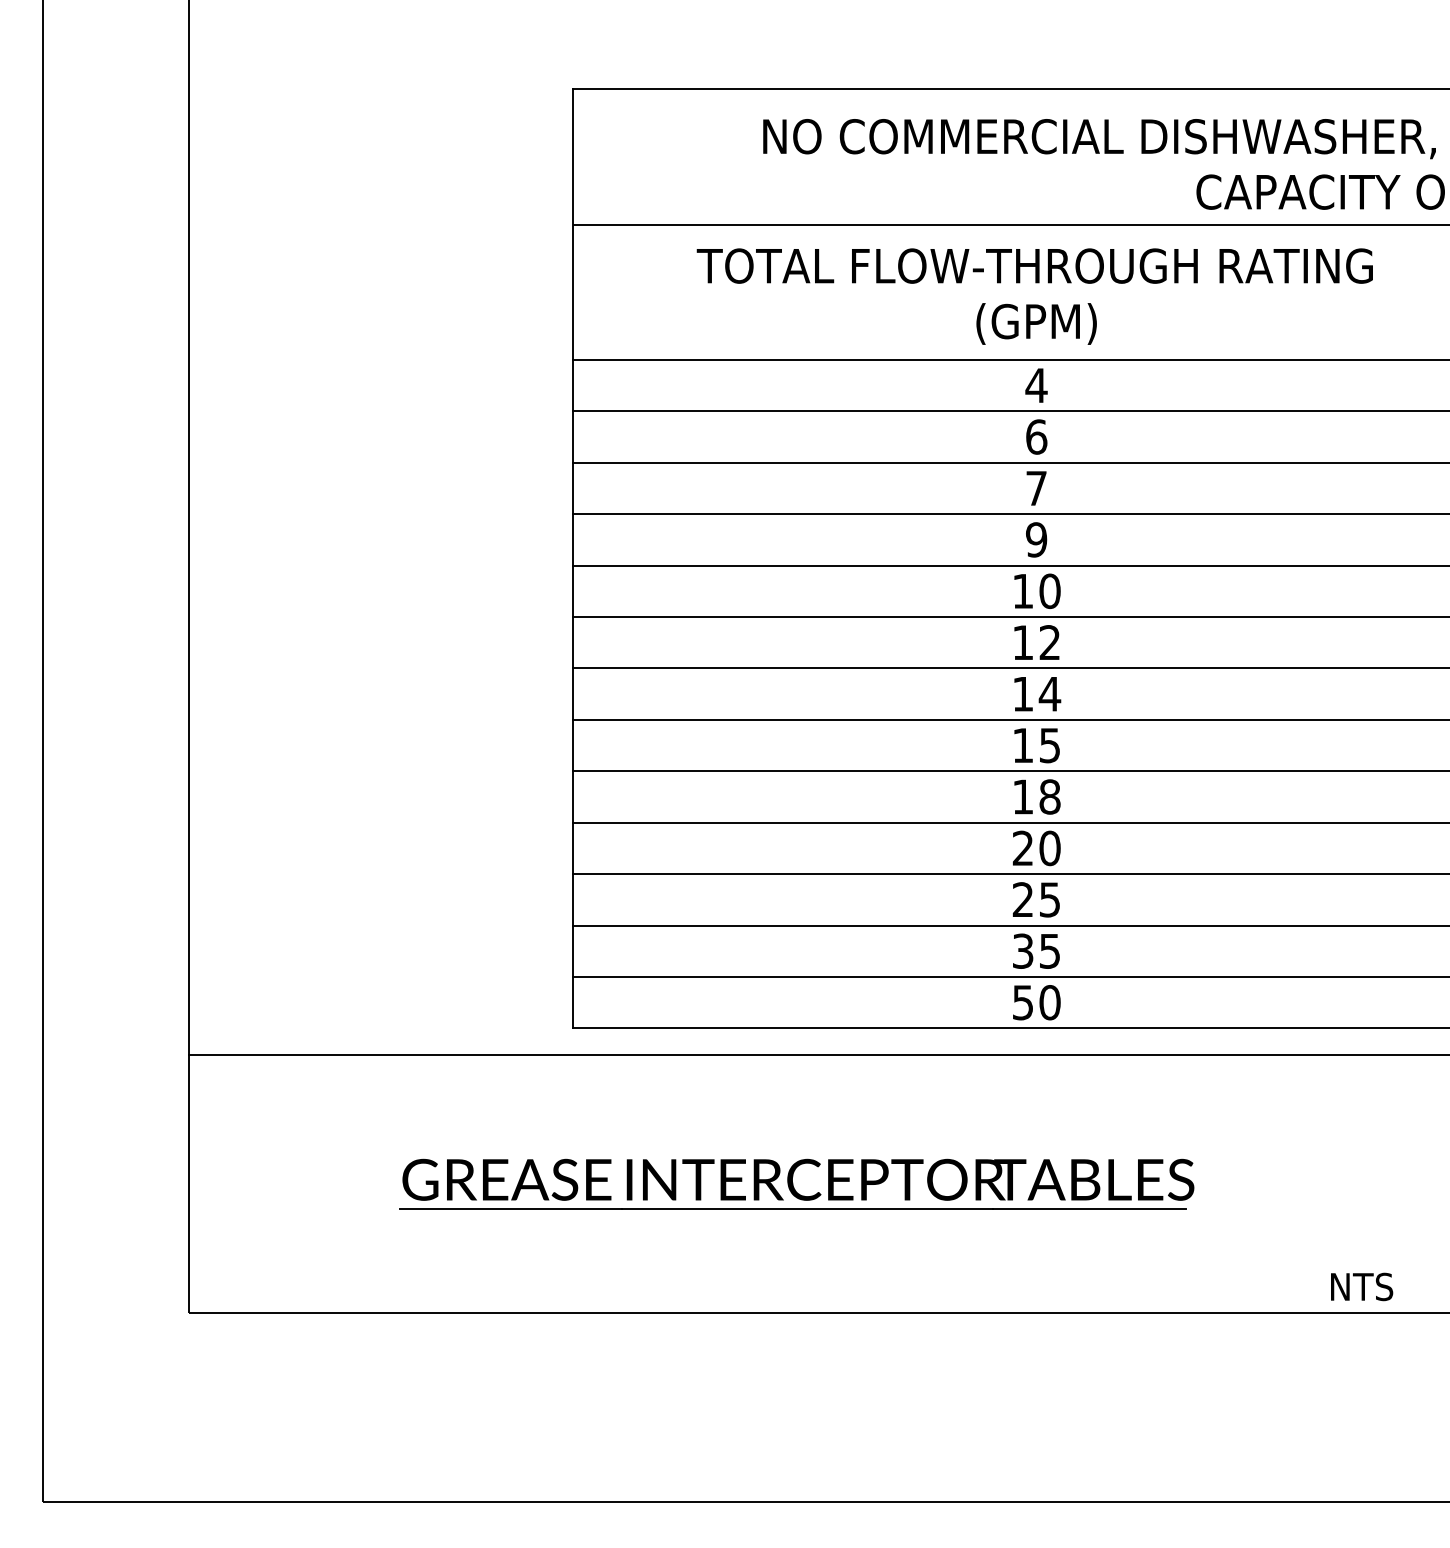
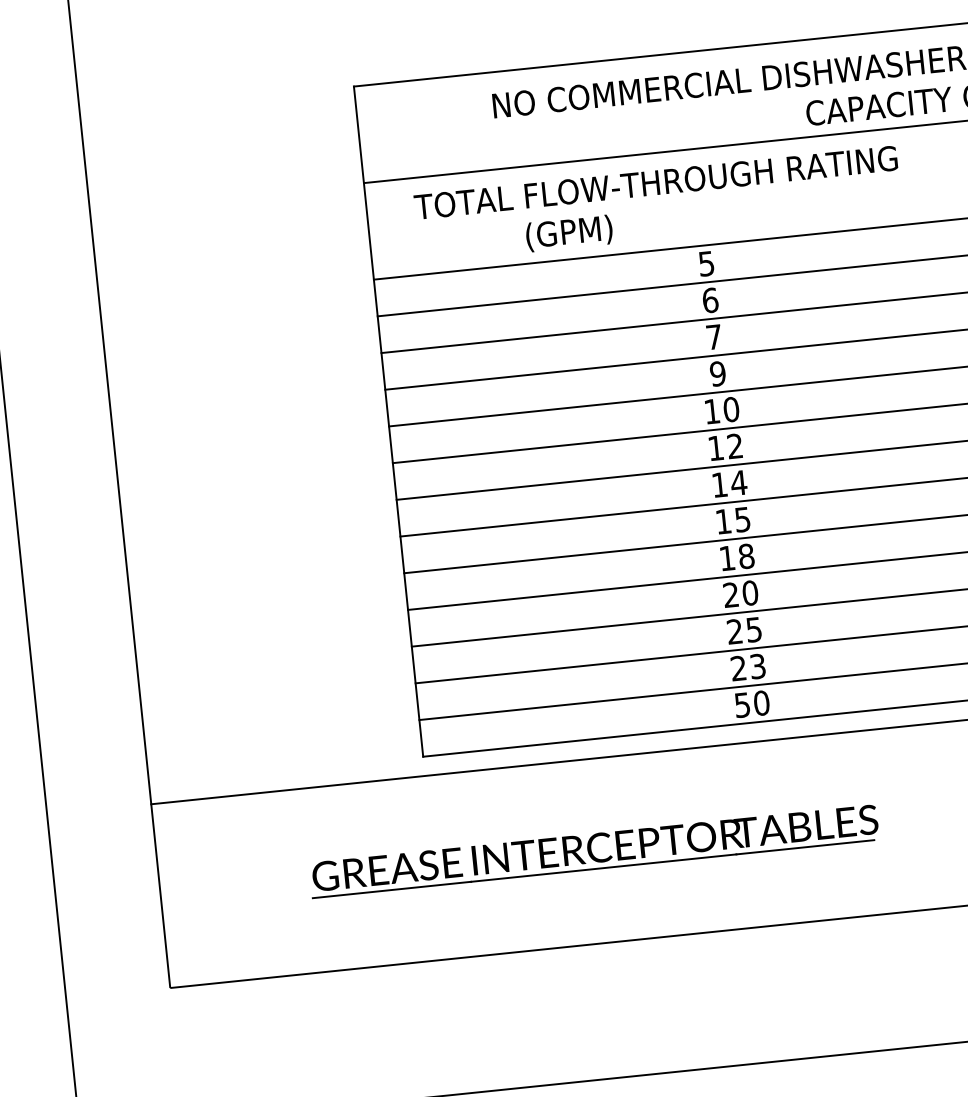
text: (1034, 265) -> (655, 182), moved
text: (1036, 323) -> (569, 233), moved
text: (1036, 385) -> (706, 263), 4 -> 5
text: (1036, 950) -> (748, 666), 35 -> 23

